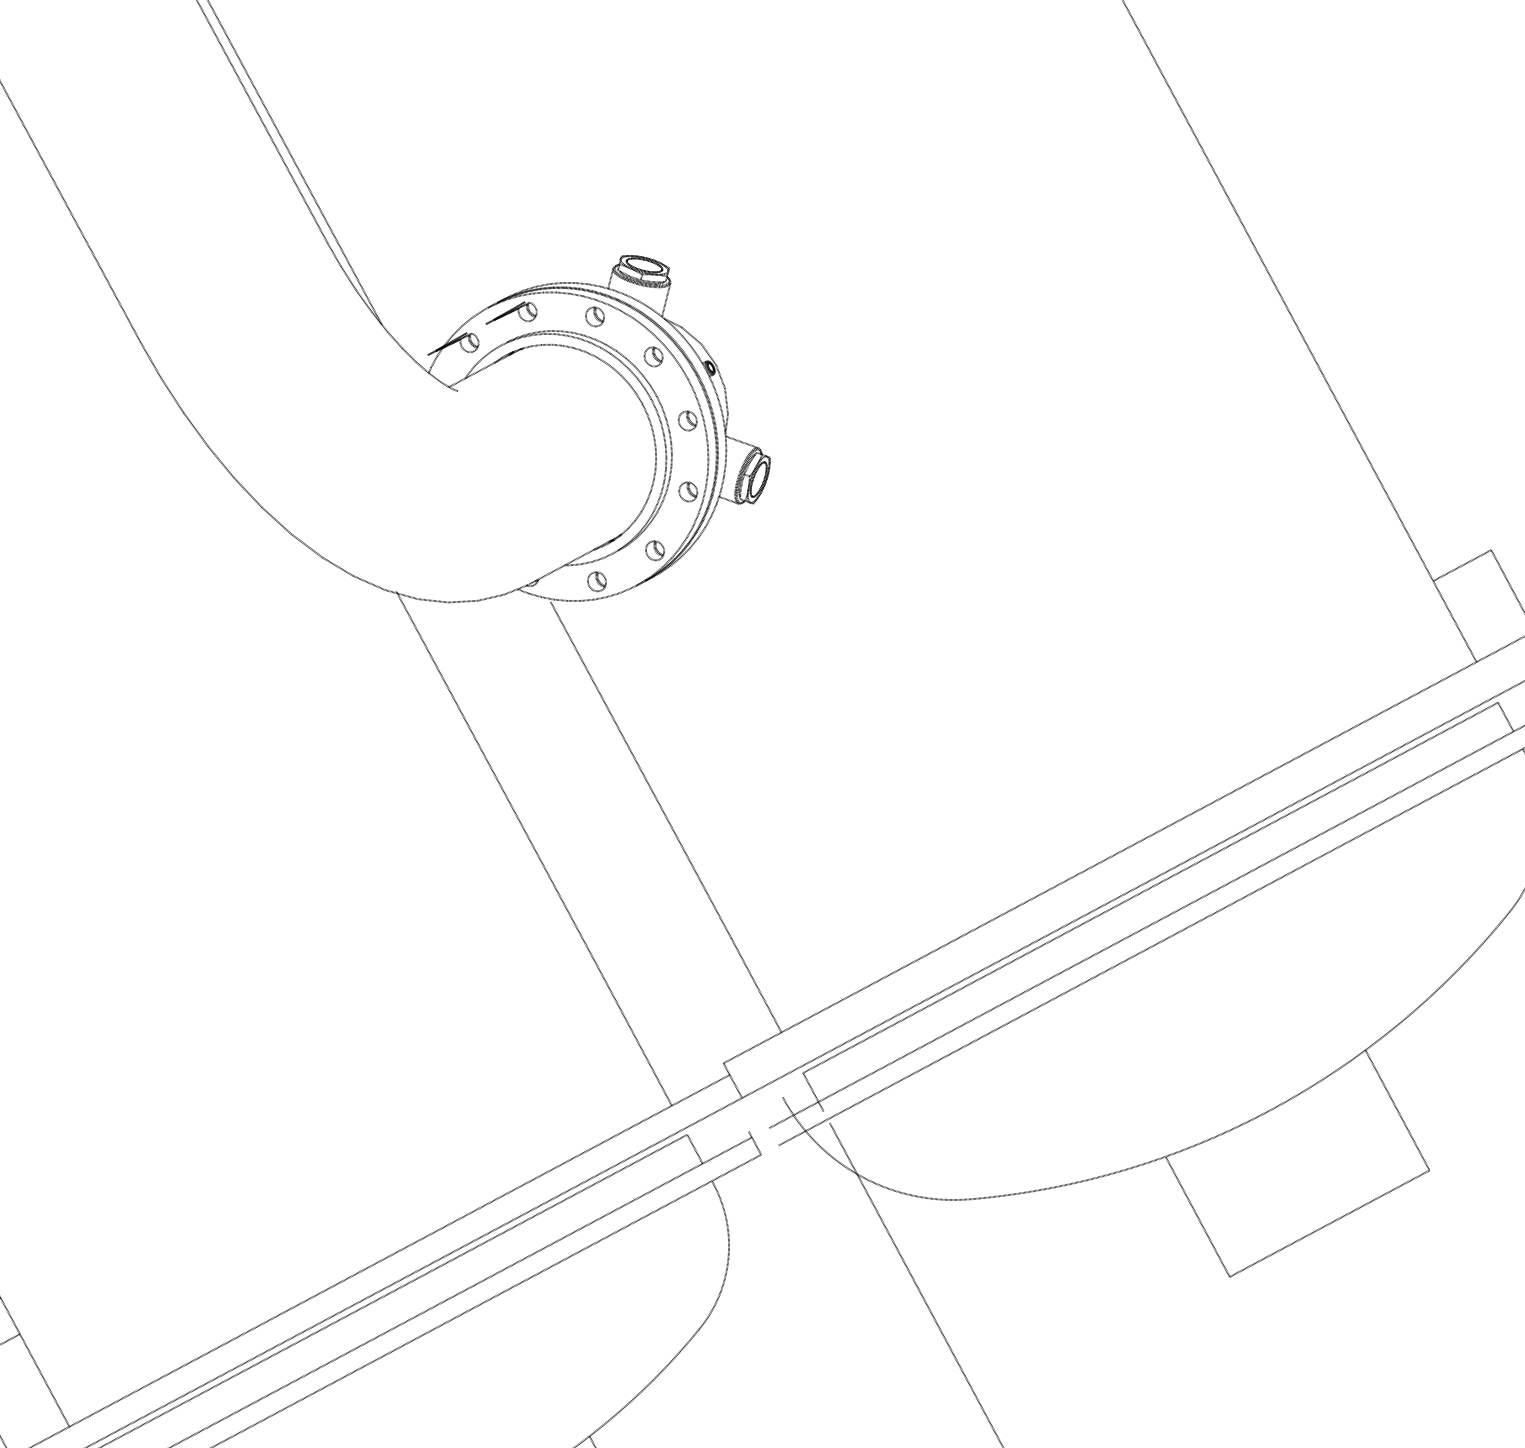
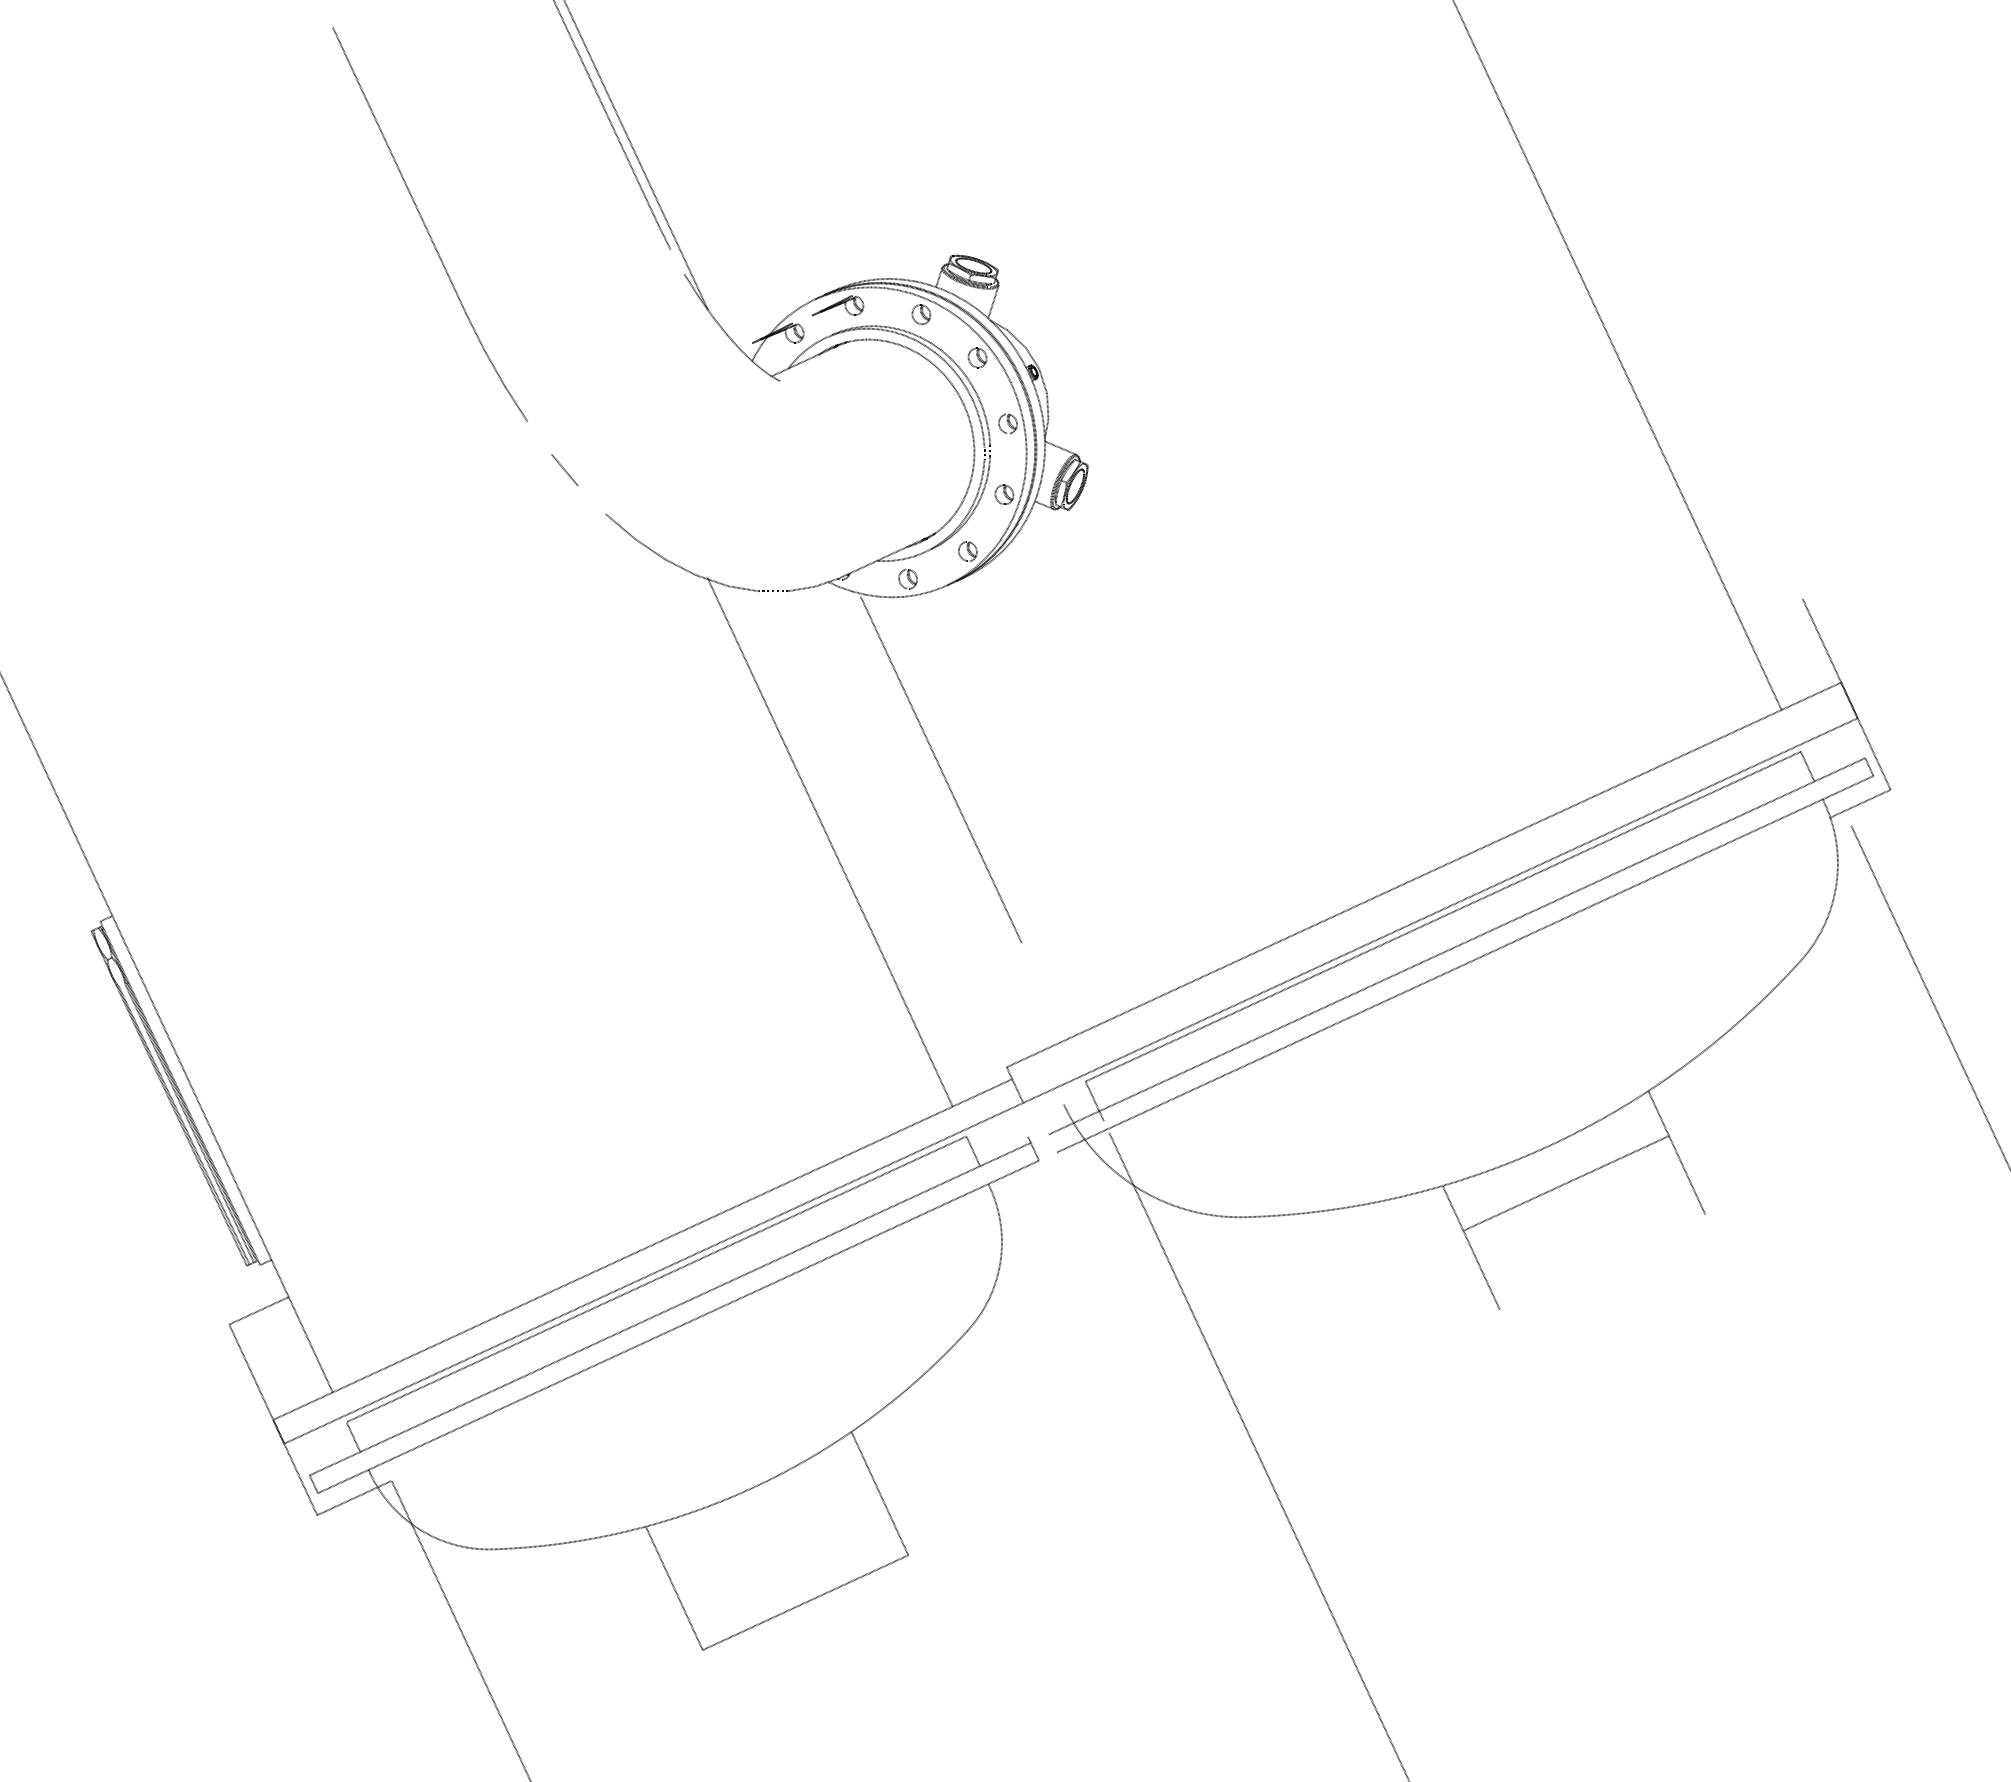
line: (348, 277) -> (677, 261), removed
line: (220, 461) -> (539, 437), removed
line: (276, 520) -> (591, 499), removed
line: (1461, 565) -> (1772, 612), removed
line: (755, 984) -> (1043, 990), removed
line: (1329, 1222) -> (1566, 1182), moved

